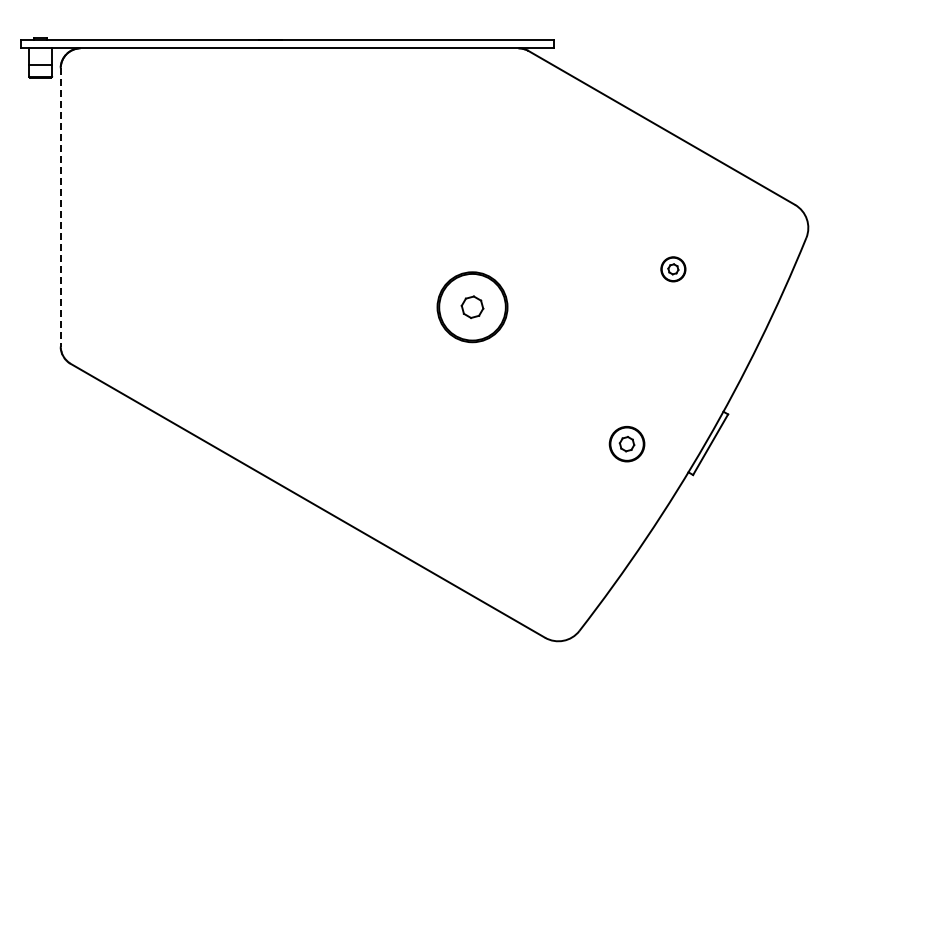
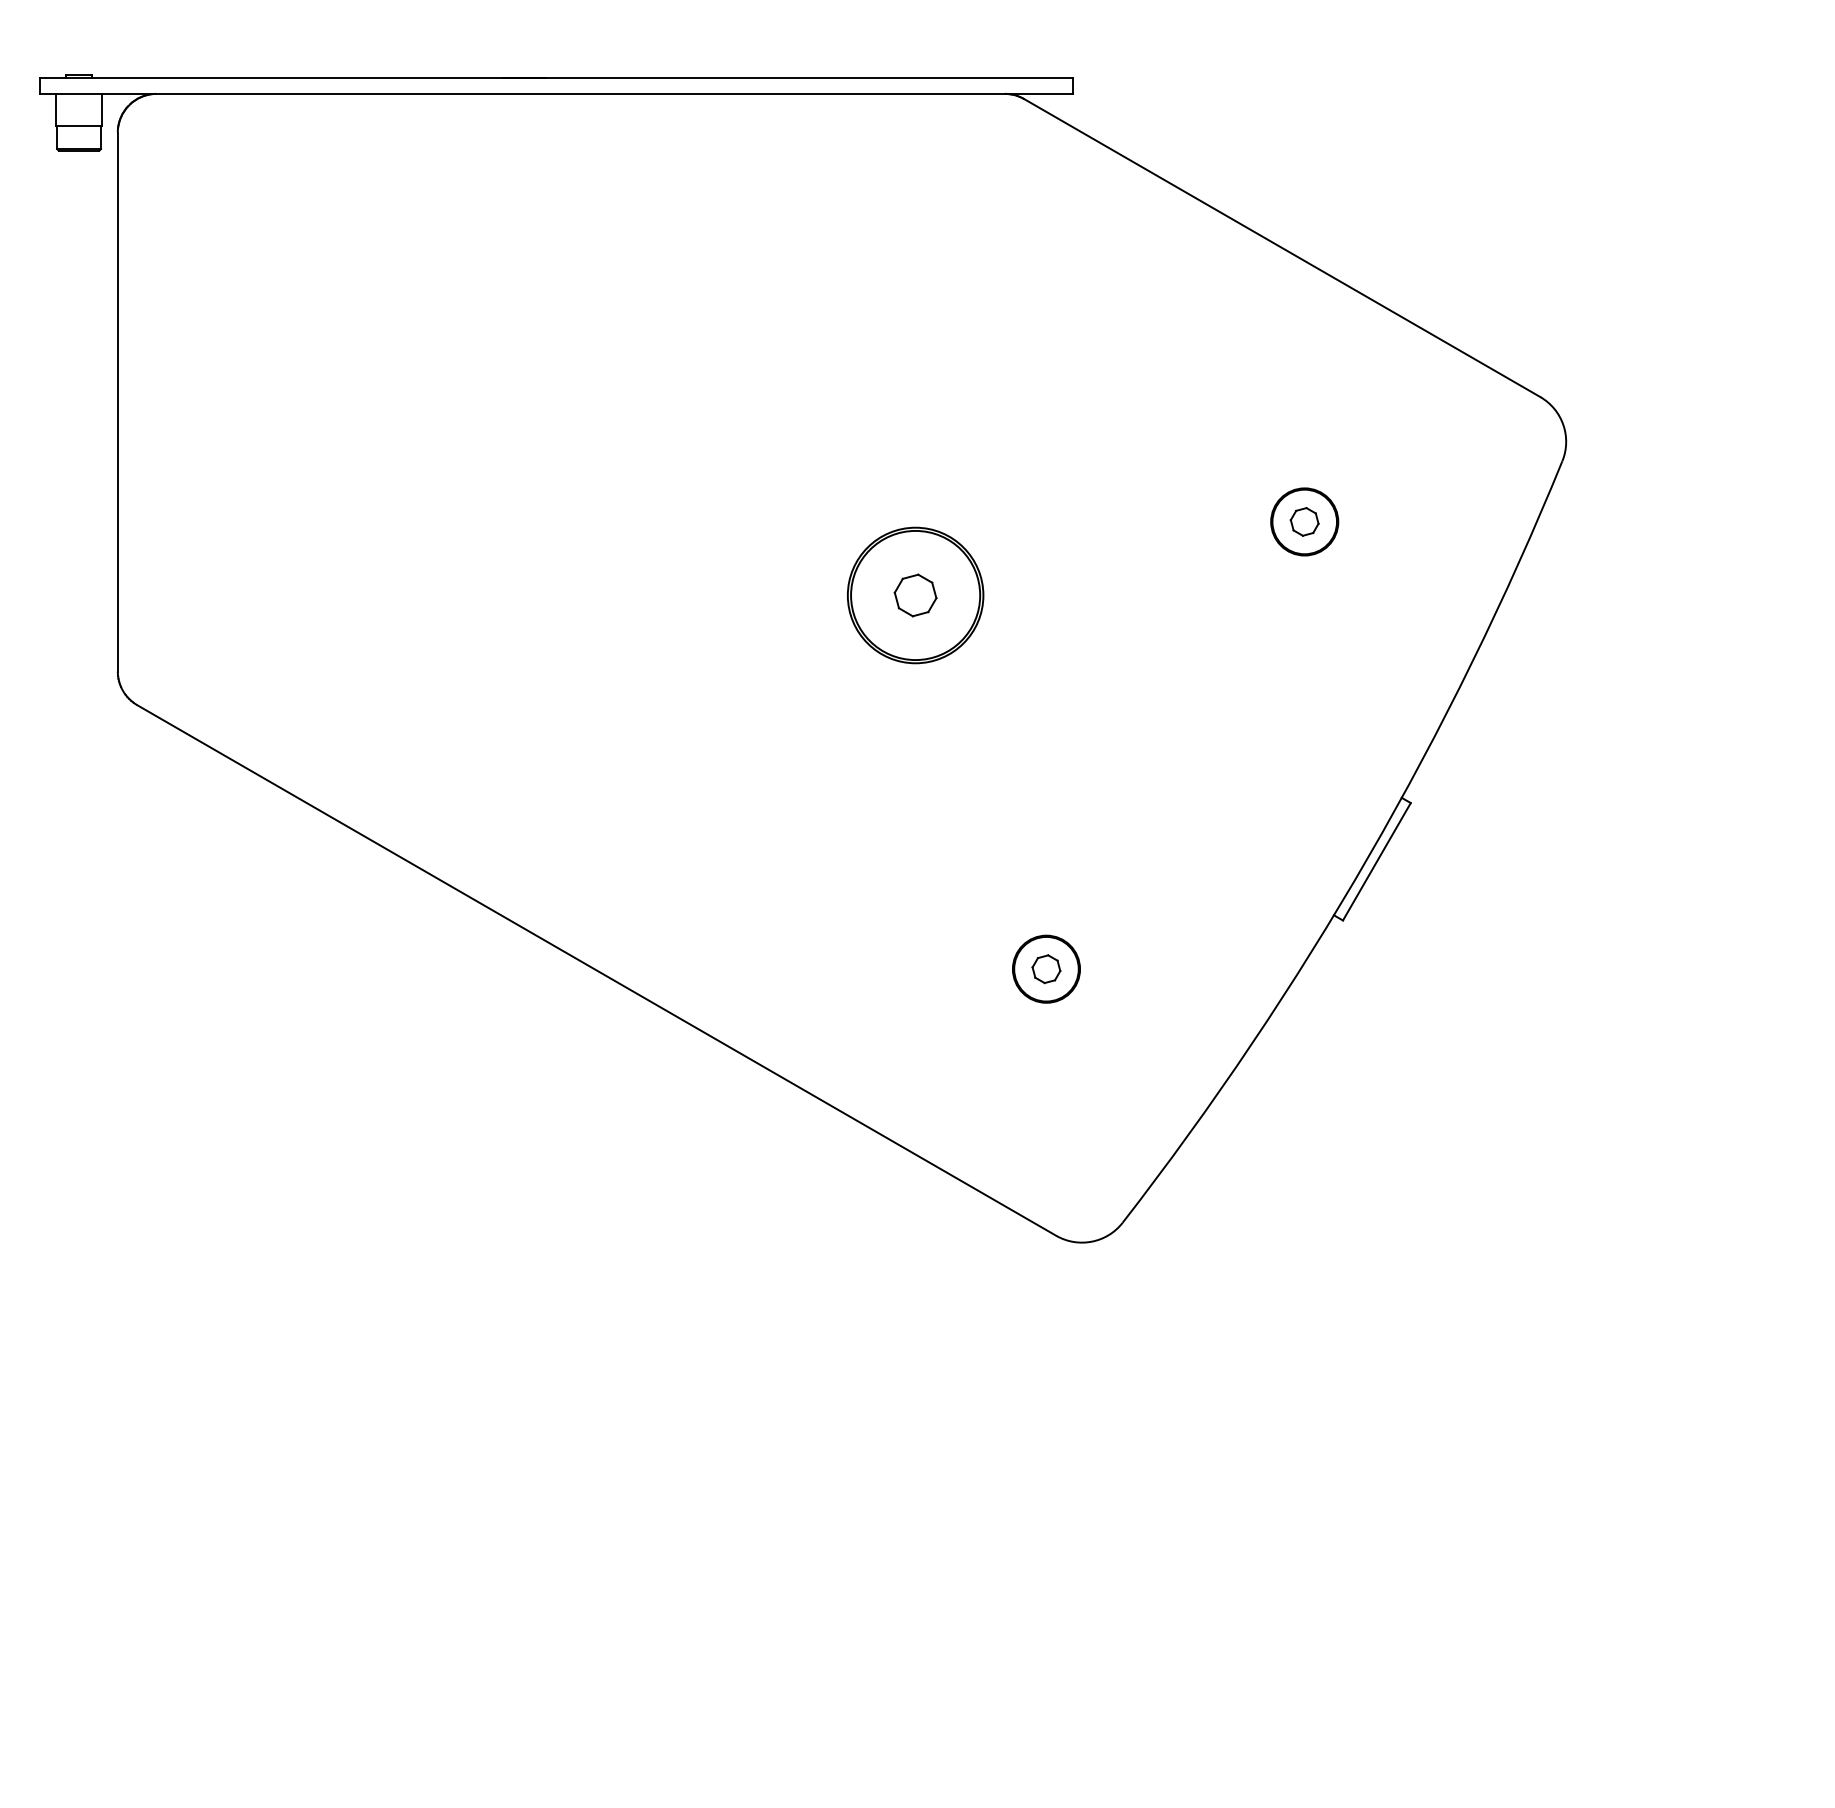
line: (60, 207) -> (117, 402), dashed -> solid
part: (673, 269) -> (1304, 522), size x1.43
part: (626, 444) -> (1045, 969), moved

